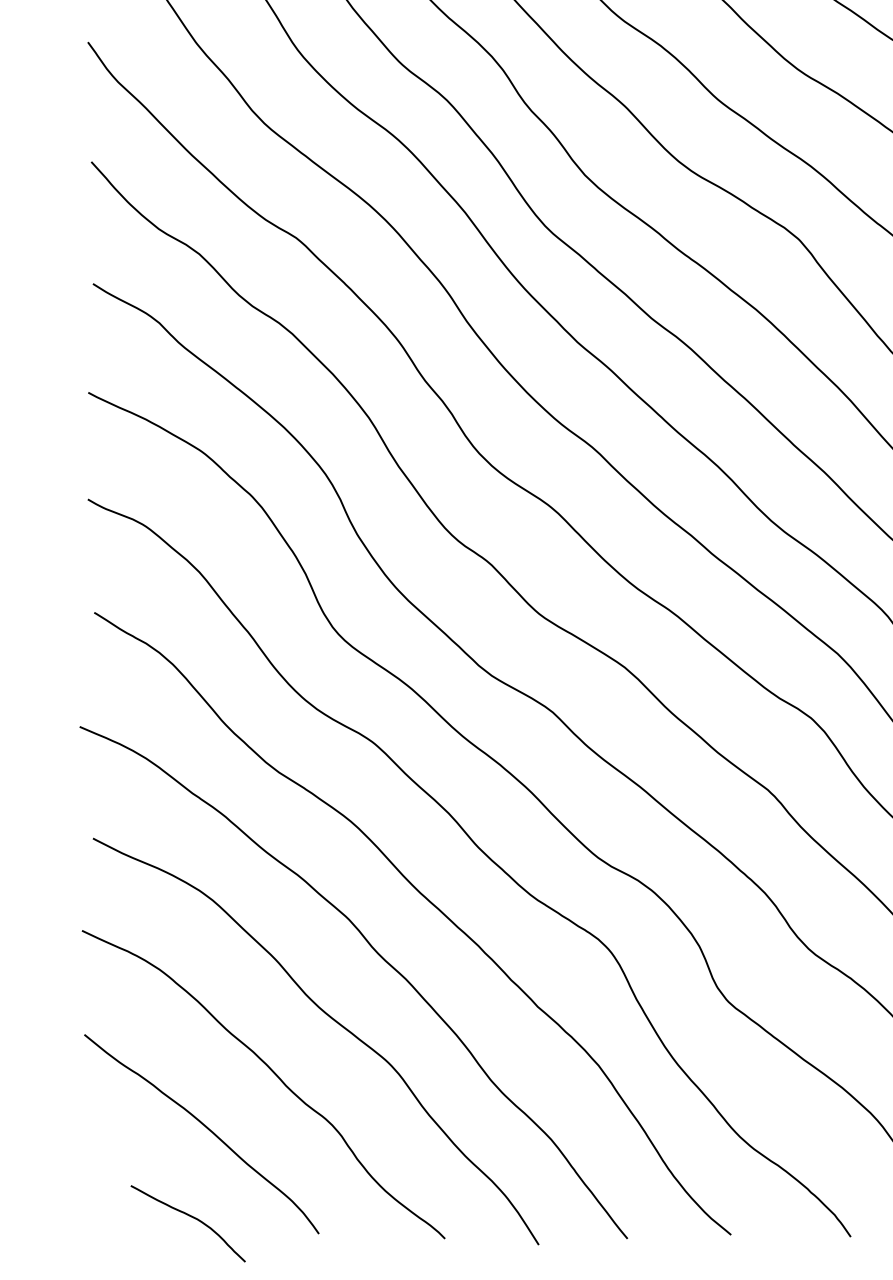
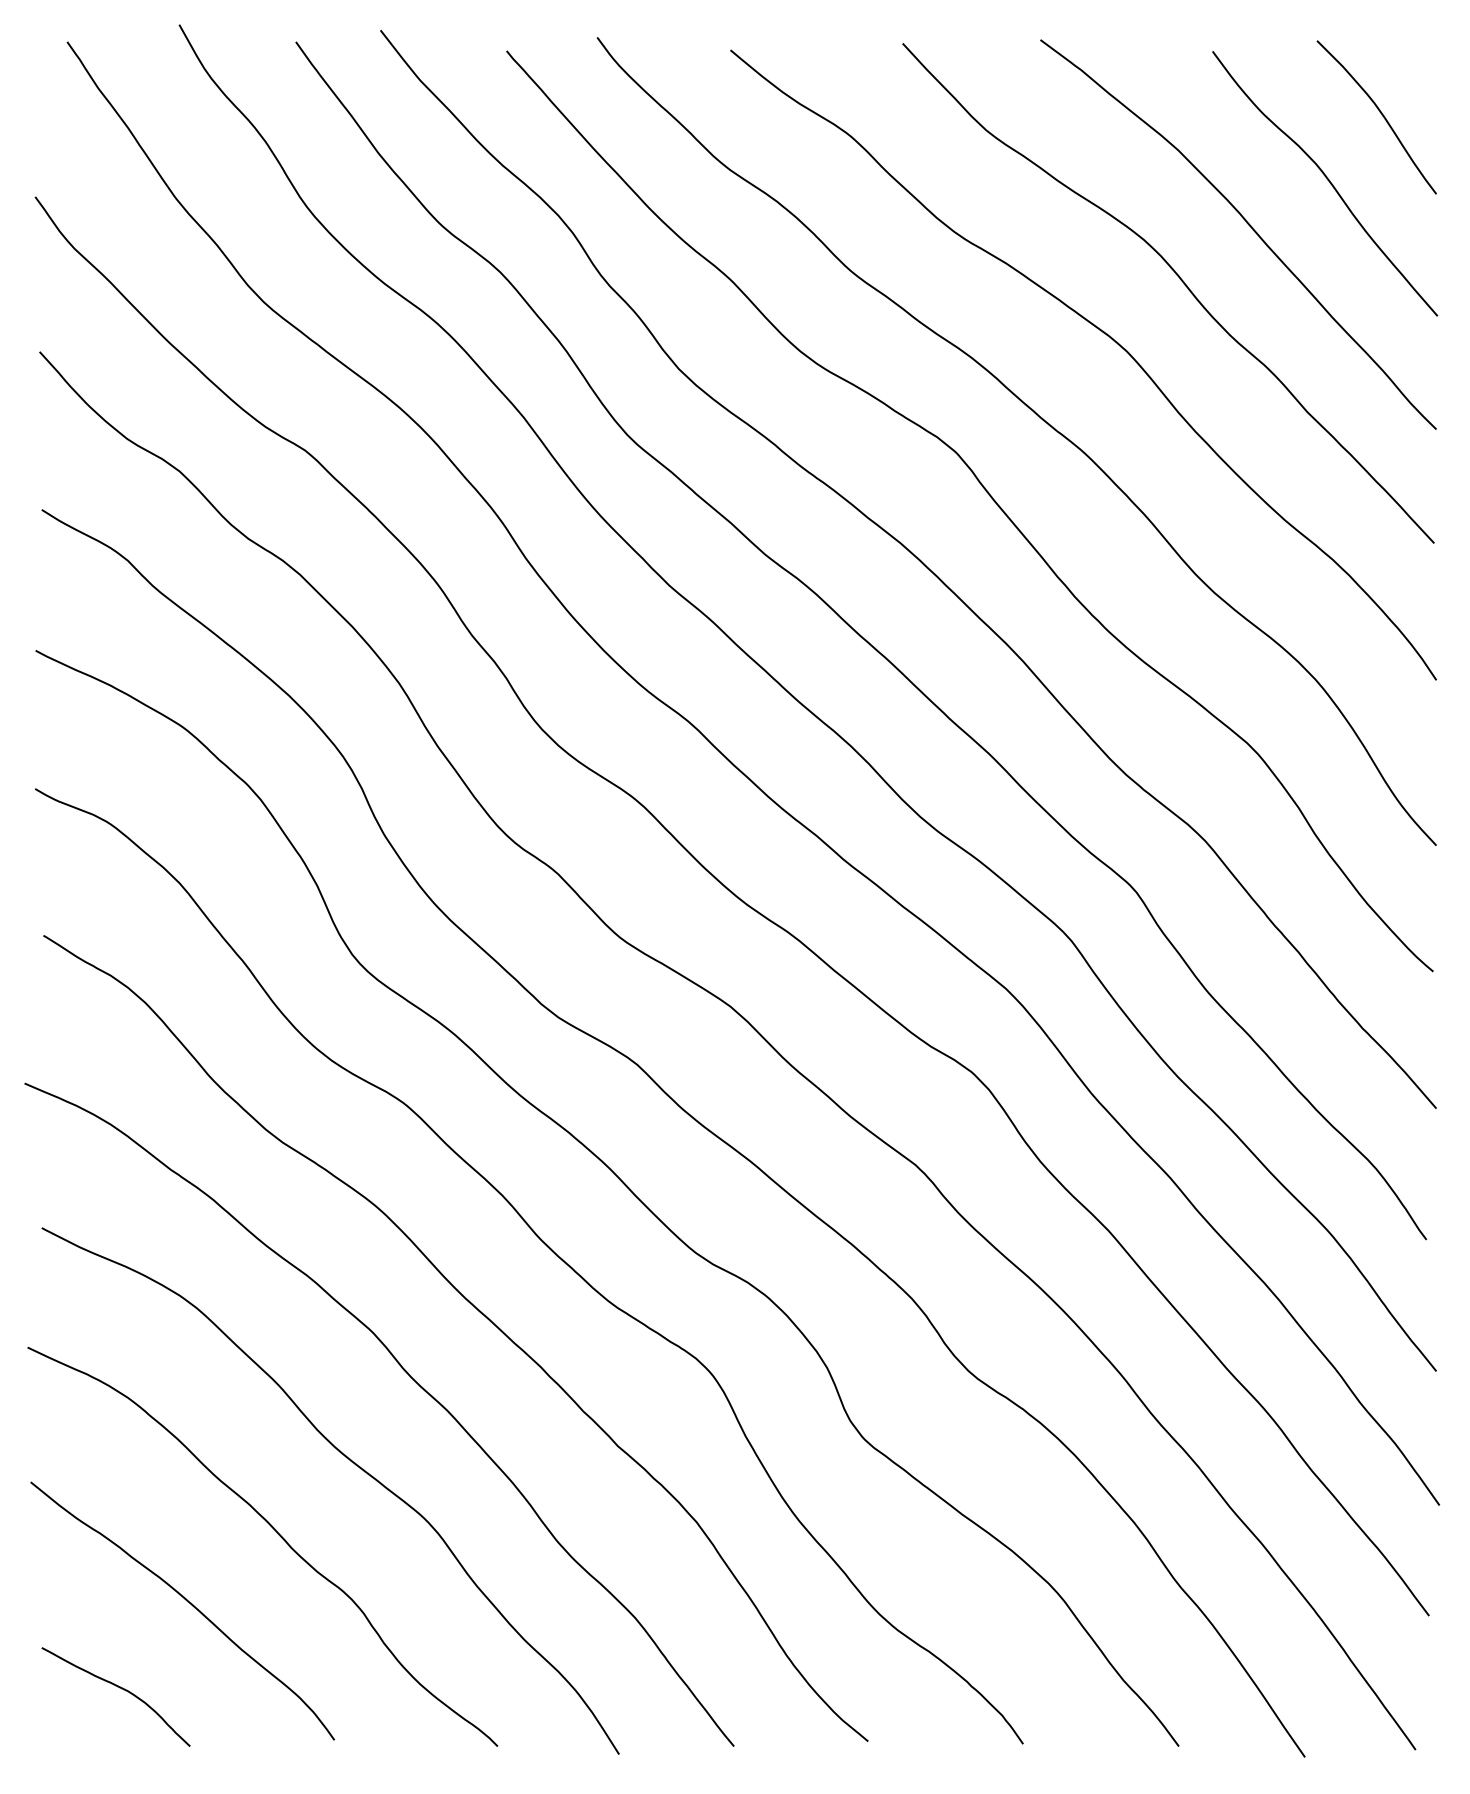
curve: (190, 1217) -> (119, 1688), moved

